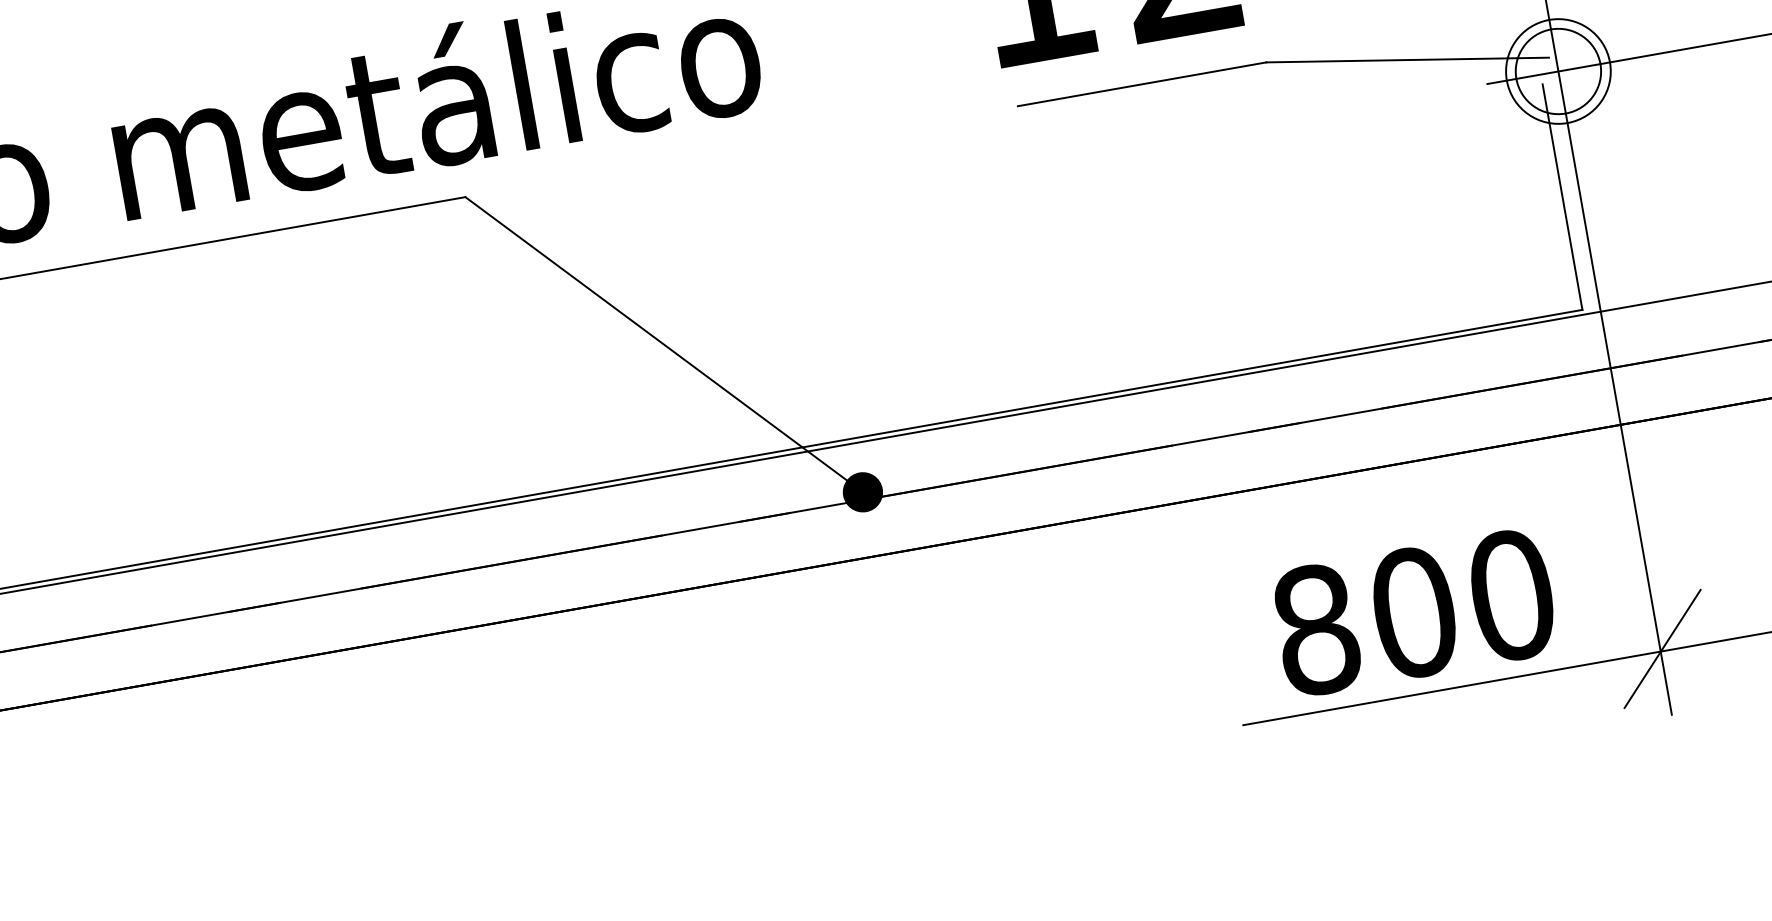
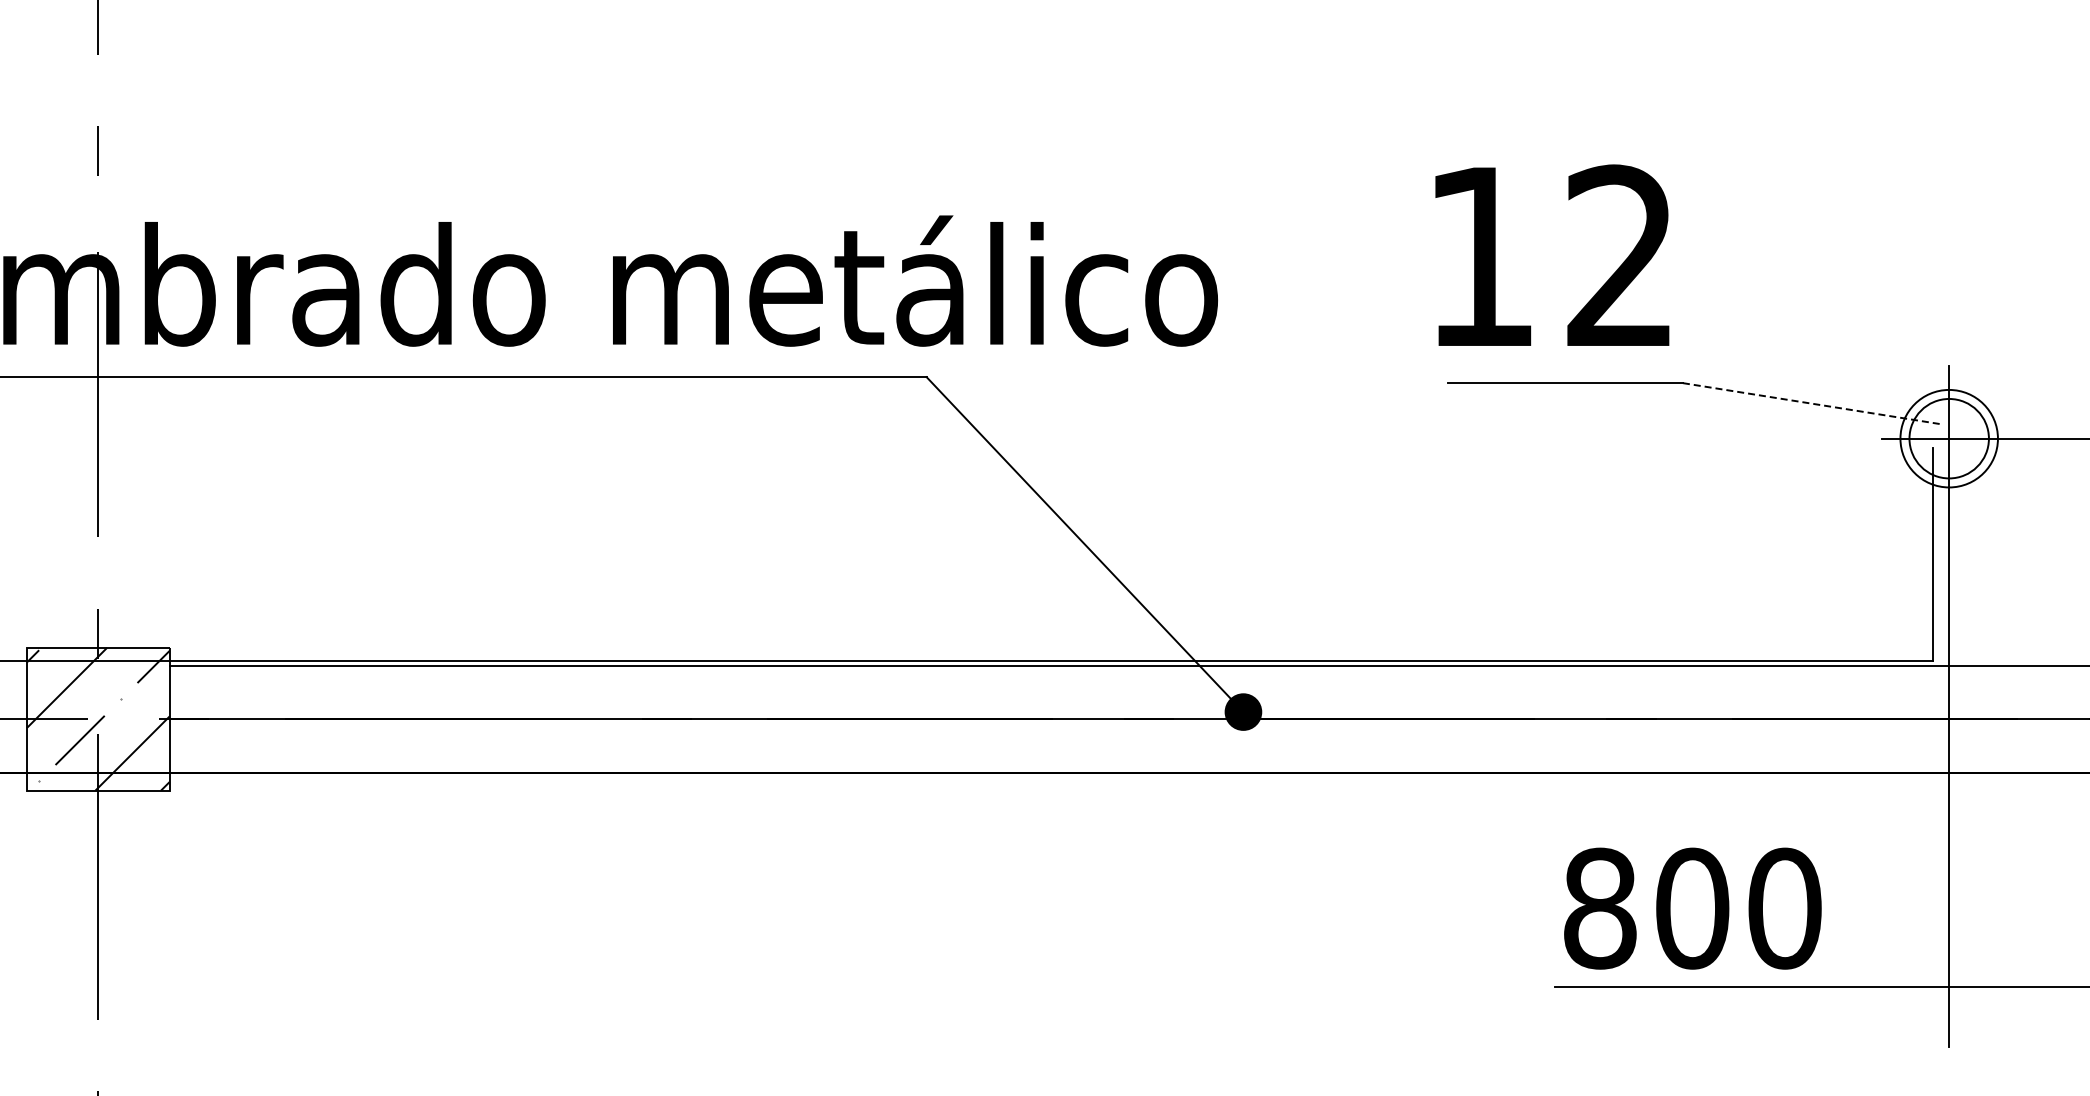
line: (1407, 59) -> (1812, 403), solid -> dashed
text: (1414, 612) -> (1692, 908), moved
line: (1661, 649) -> (1950, 985), removed

